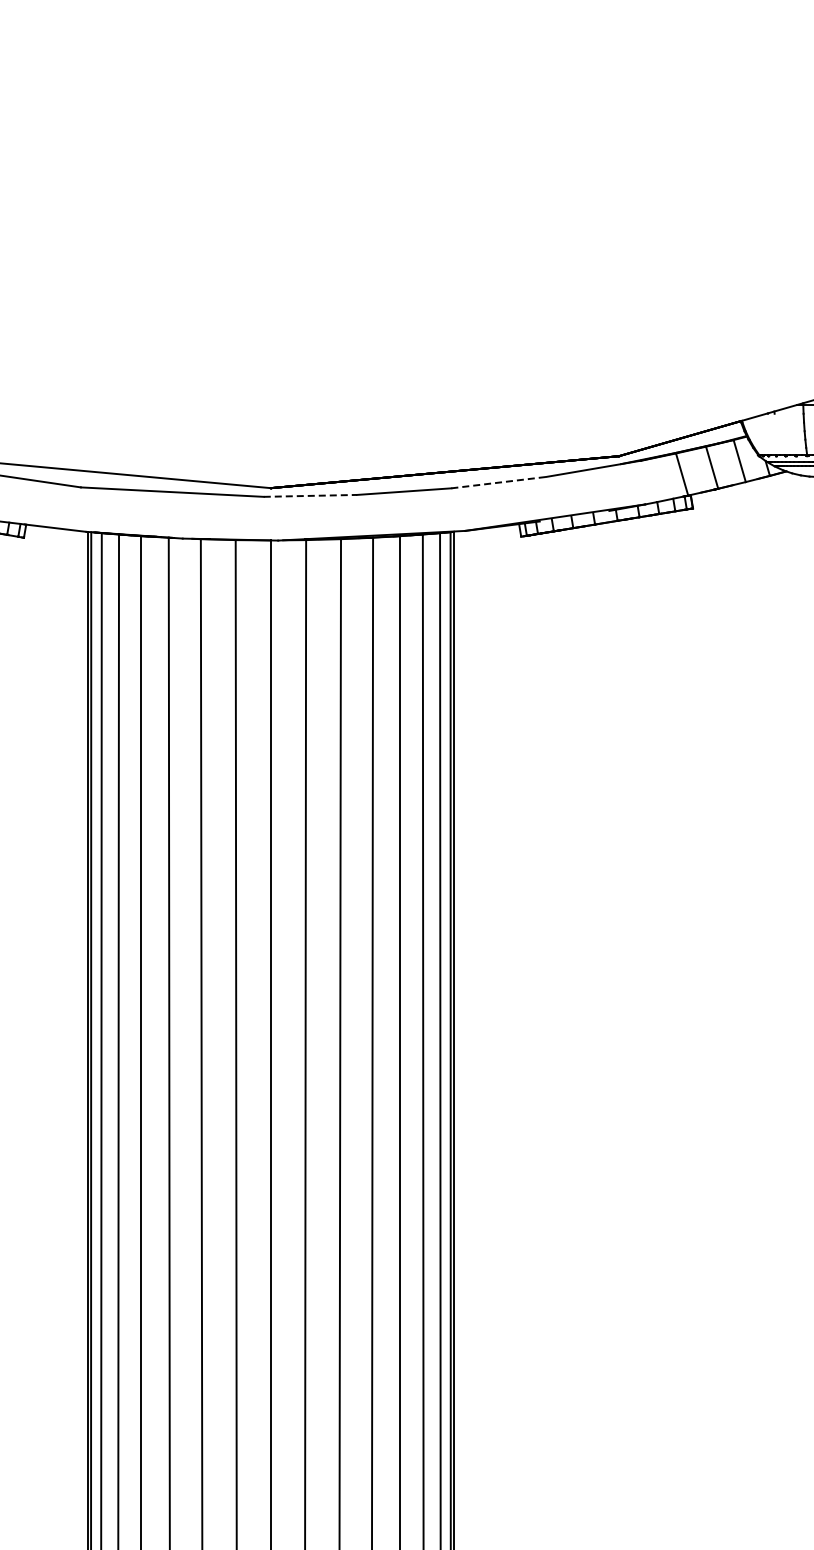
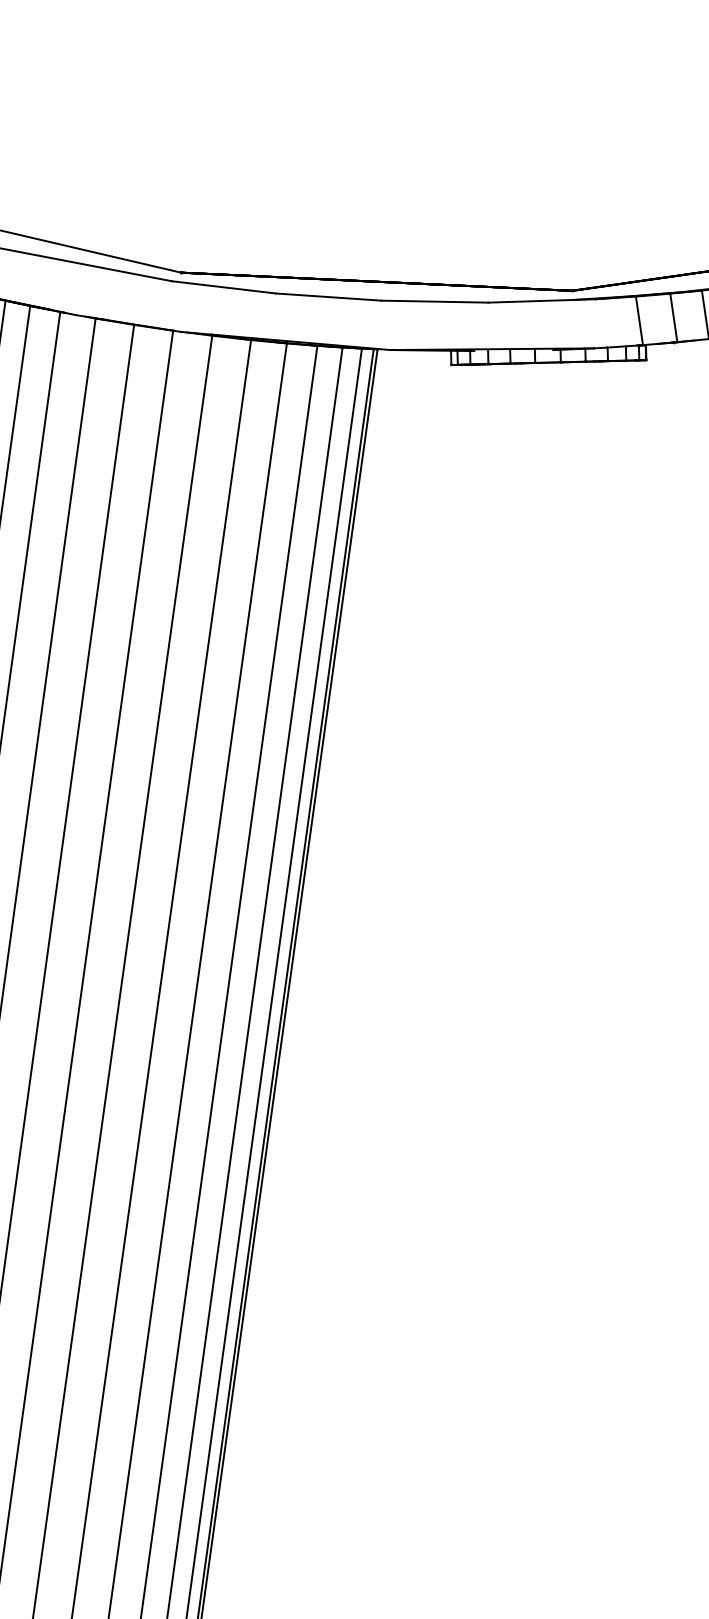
line: (498, 482) -> (434, 301), dashed -> solid
line: (310, 495) -> (224, 286), dashed -> solid

